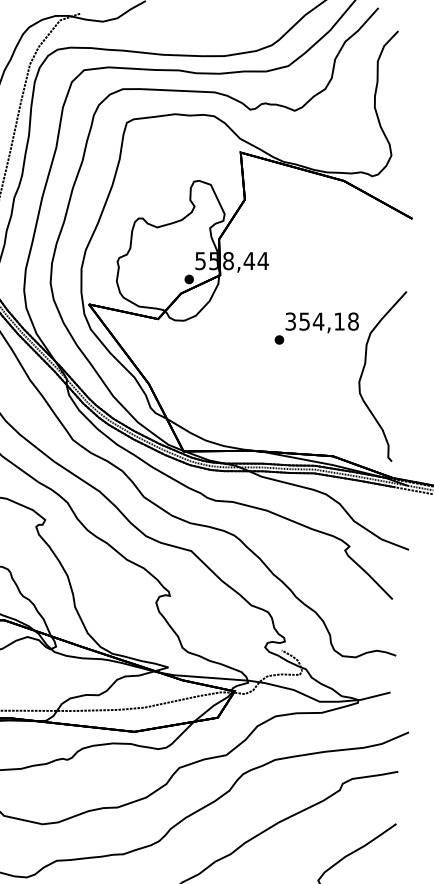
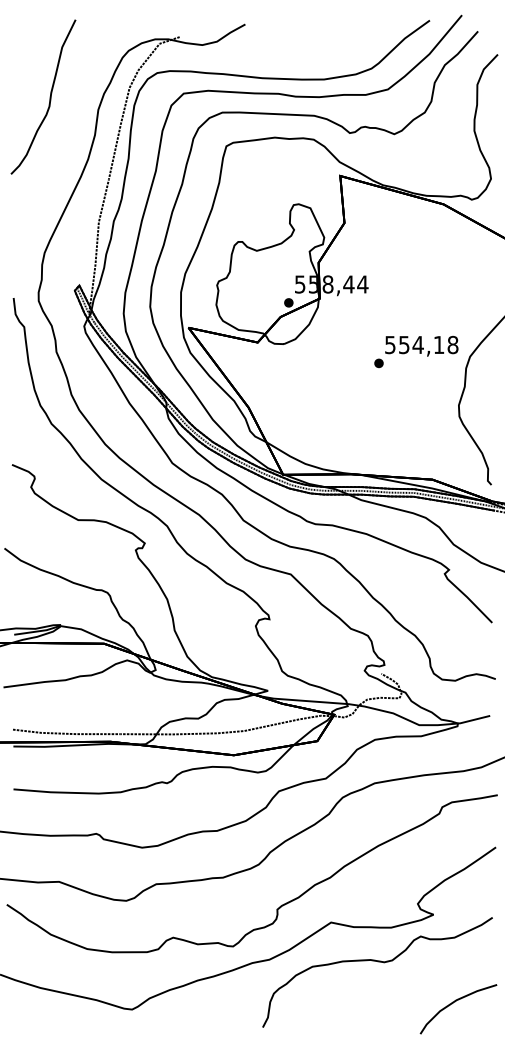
text: (290, 321) -> (390, 344), 354,18 -> 554,18

